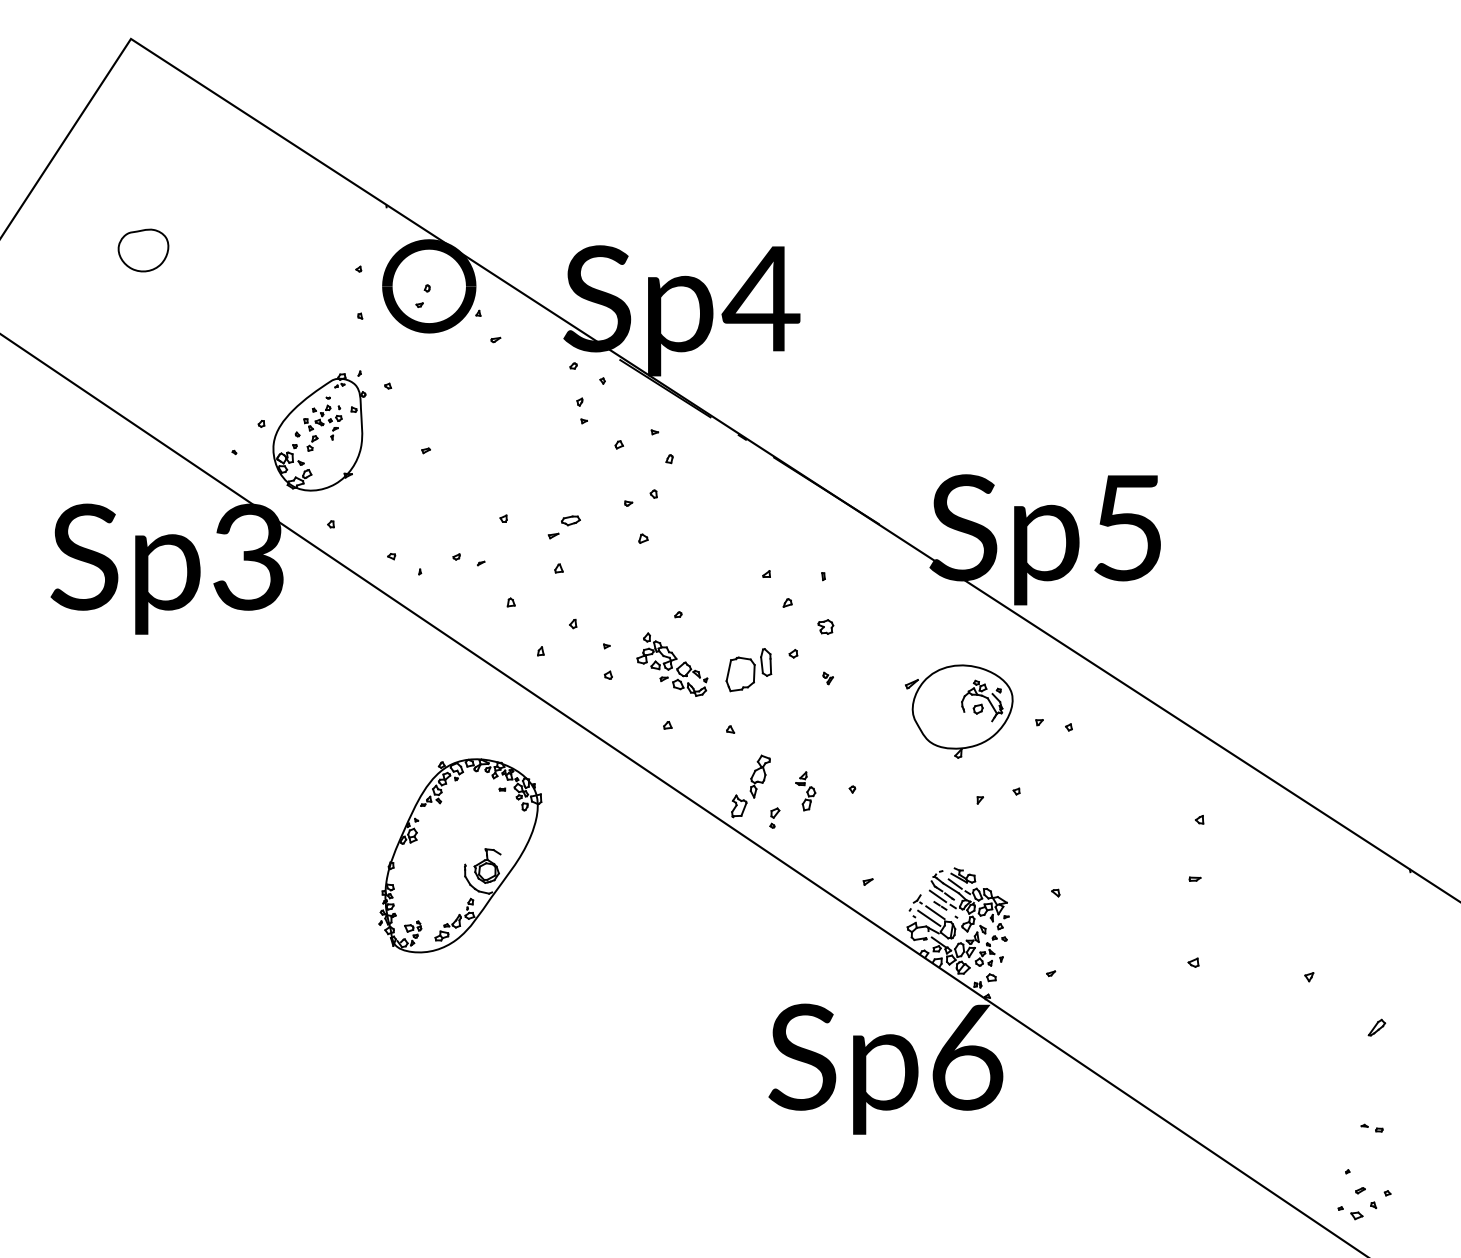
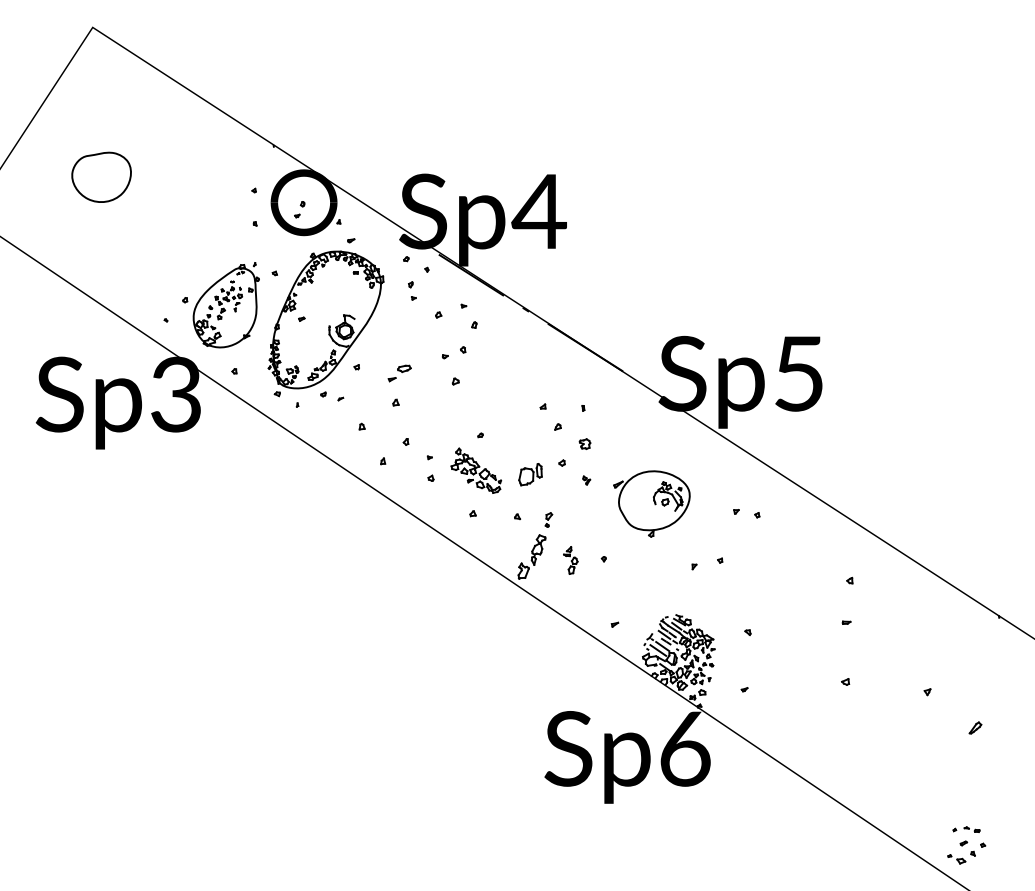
part: (143, 250) -> (101, 177), size x1.67
part: (748, 670) -> (530, 474), size x0.71
part: (959, 711) -> (652, 503), moved
part: (774, 817) -> (548, 519), moved
part: (460, 855) -> (326, 319), moved
part: (1371, 1127) -> (971, 829), moved

